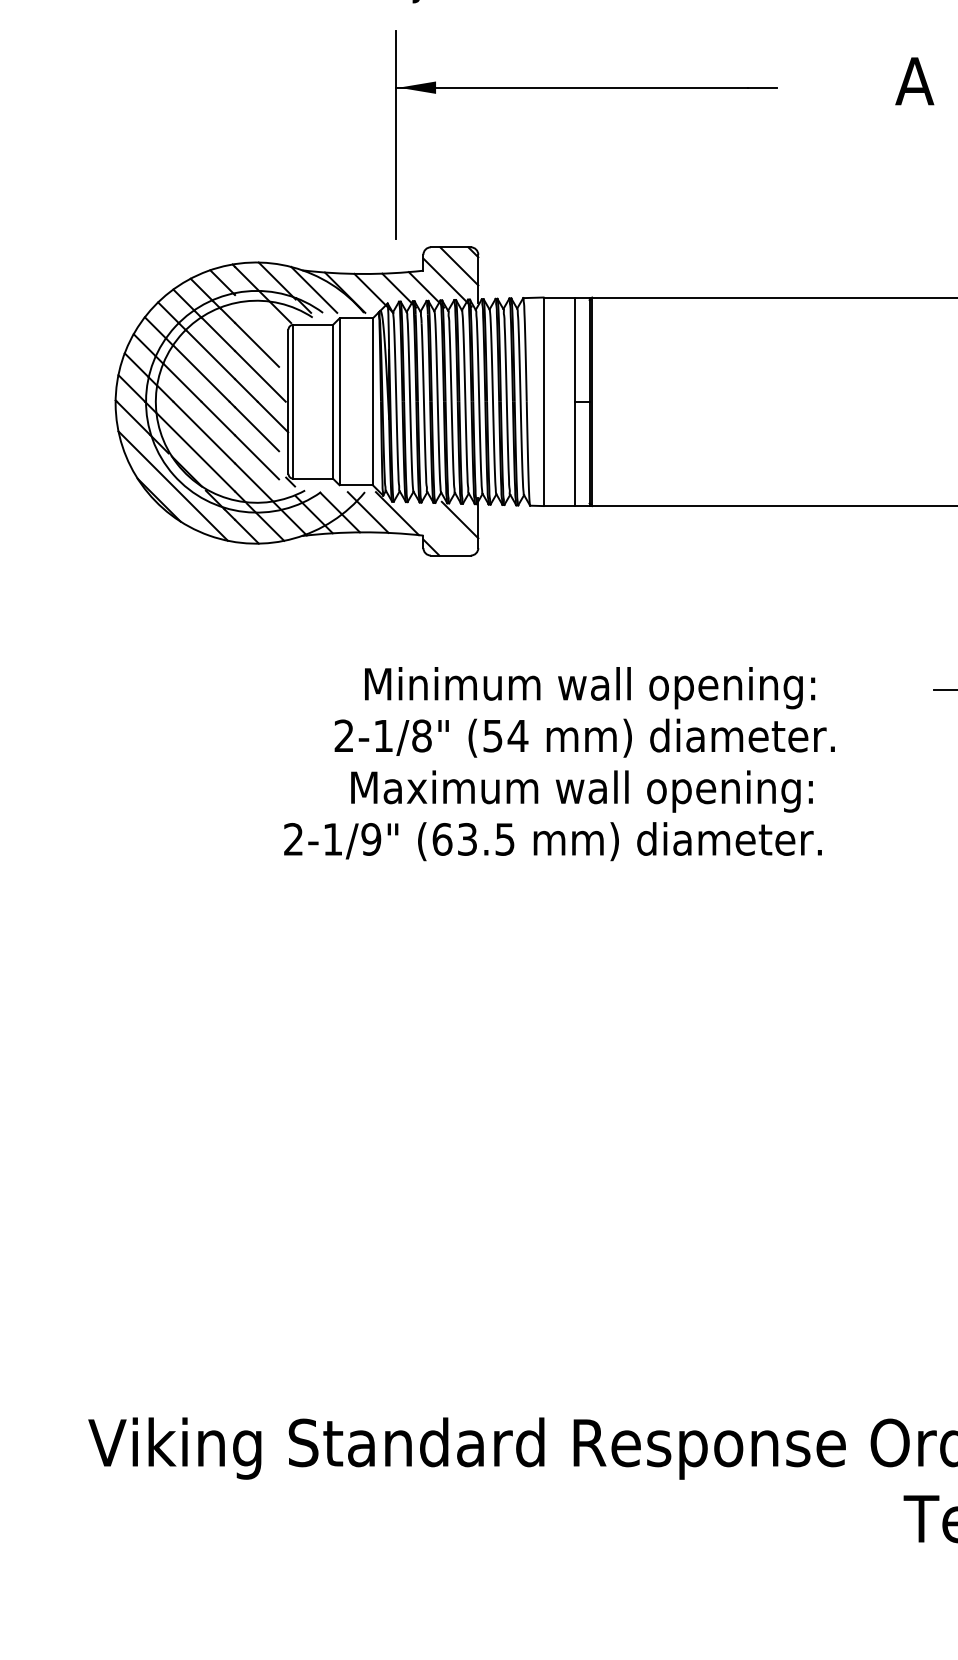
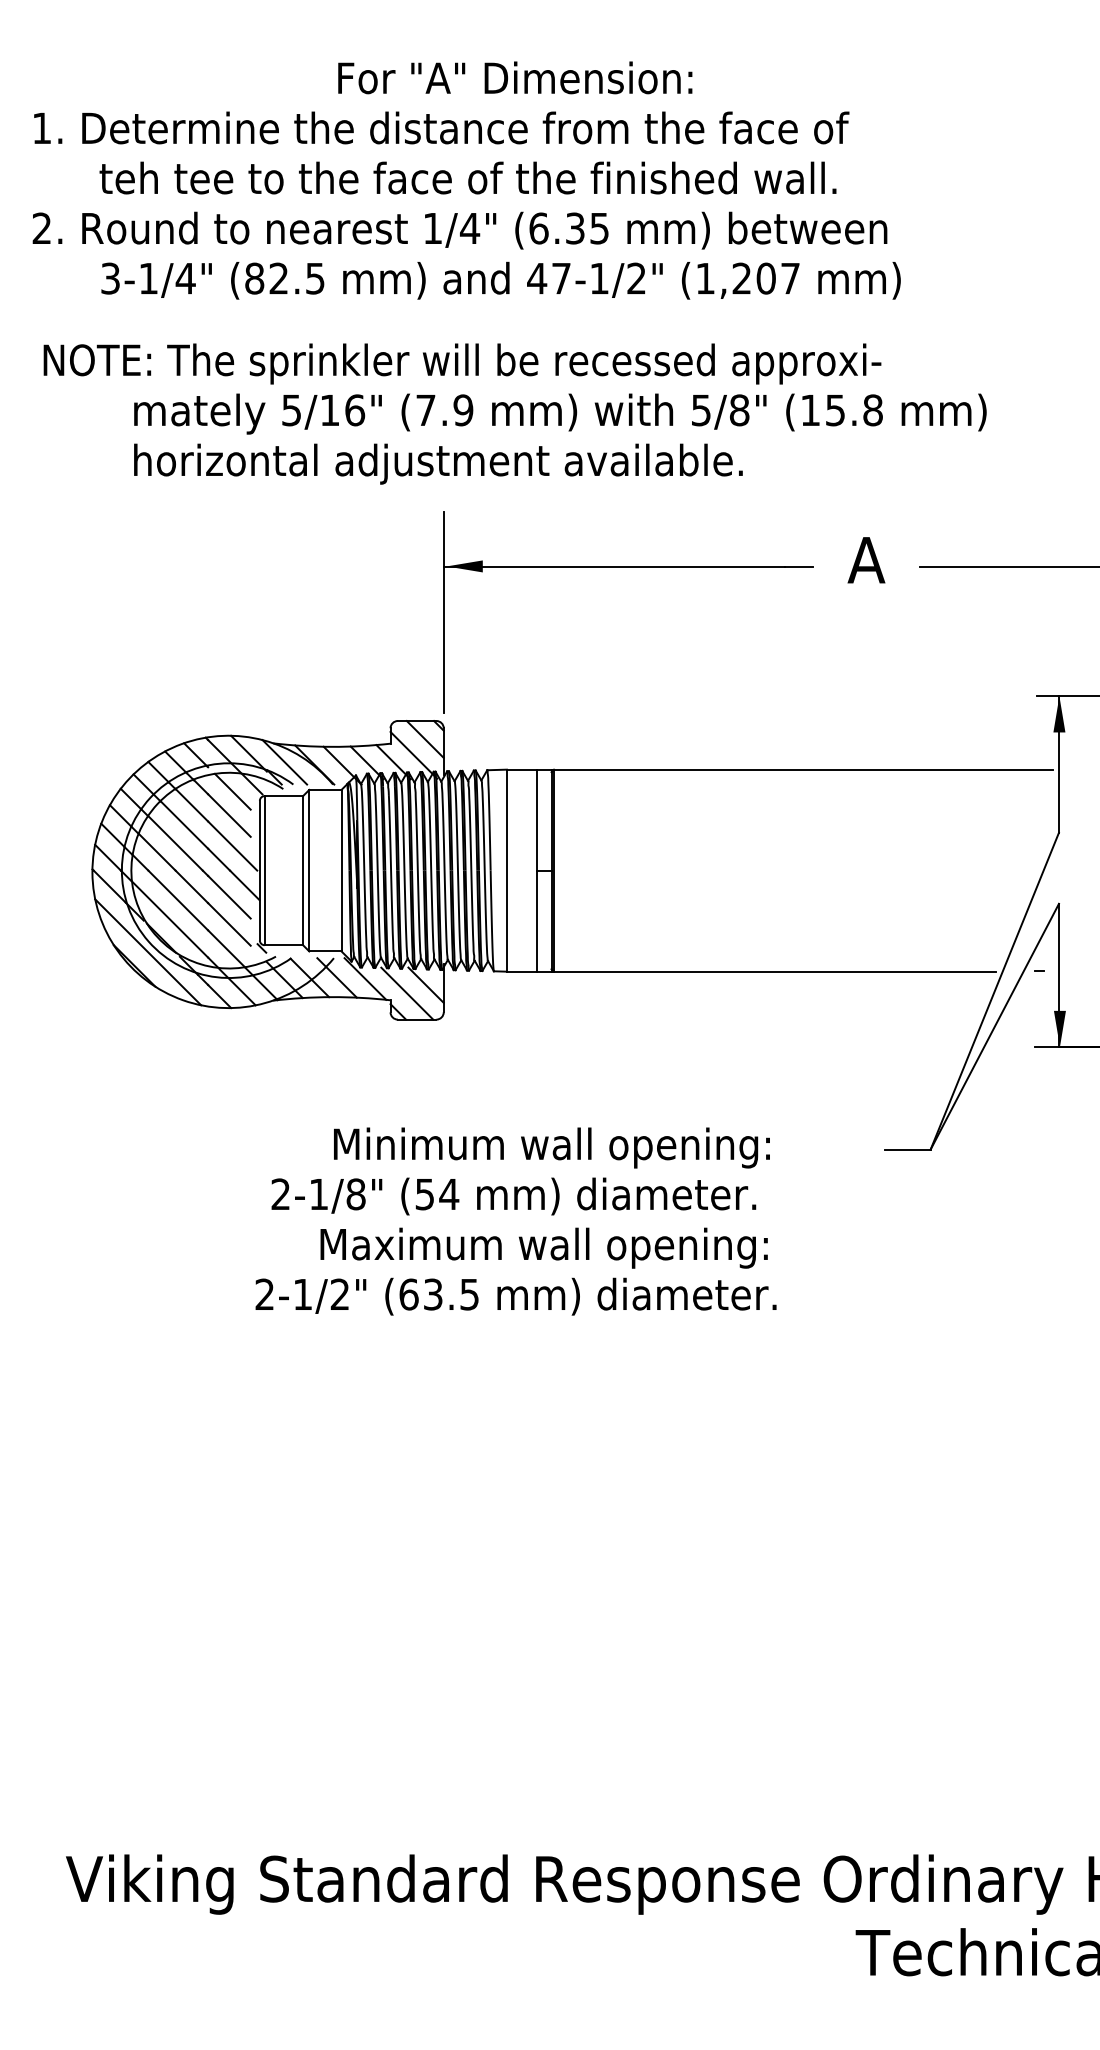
part: (586, 88) -> (628, 567), moved
line: (260, 320) -> (232, 791), added
line: (440, 528) -> (407, 993), added
text: (584, 738) -> (513, 1196), moved
text: (370, 839) -> (339, 1294), 2-1/9" -> 2-1/2"

